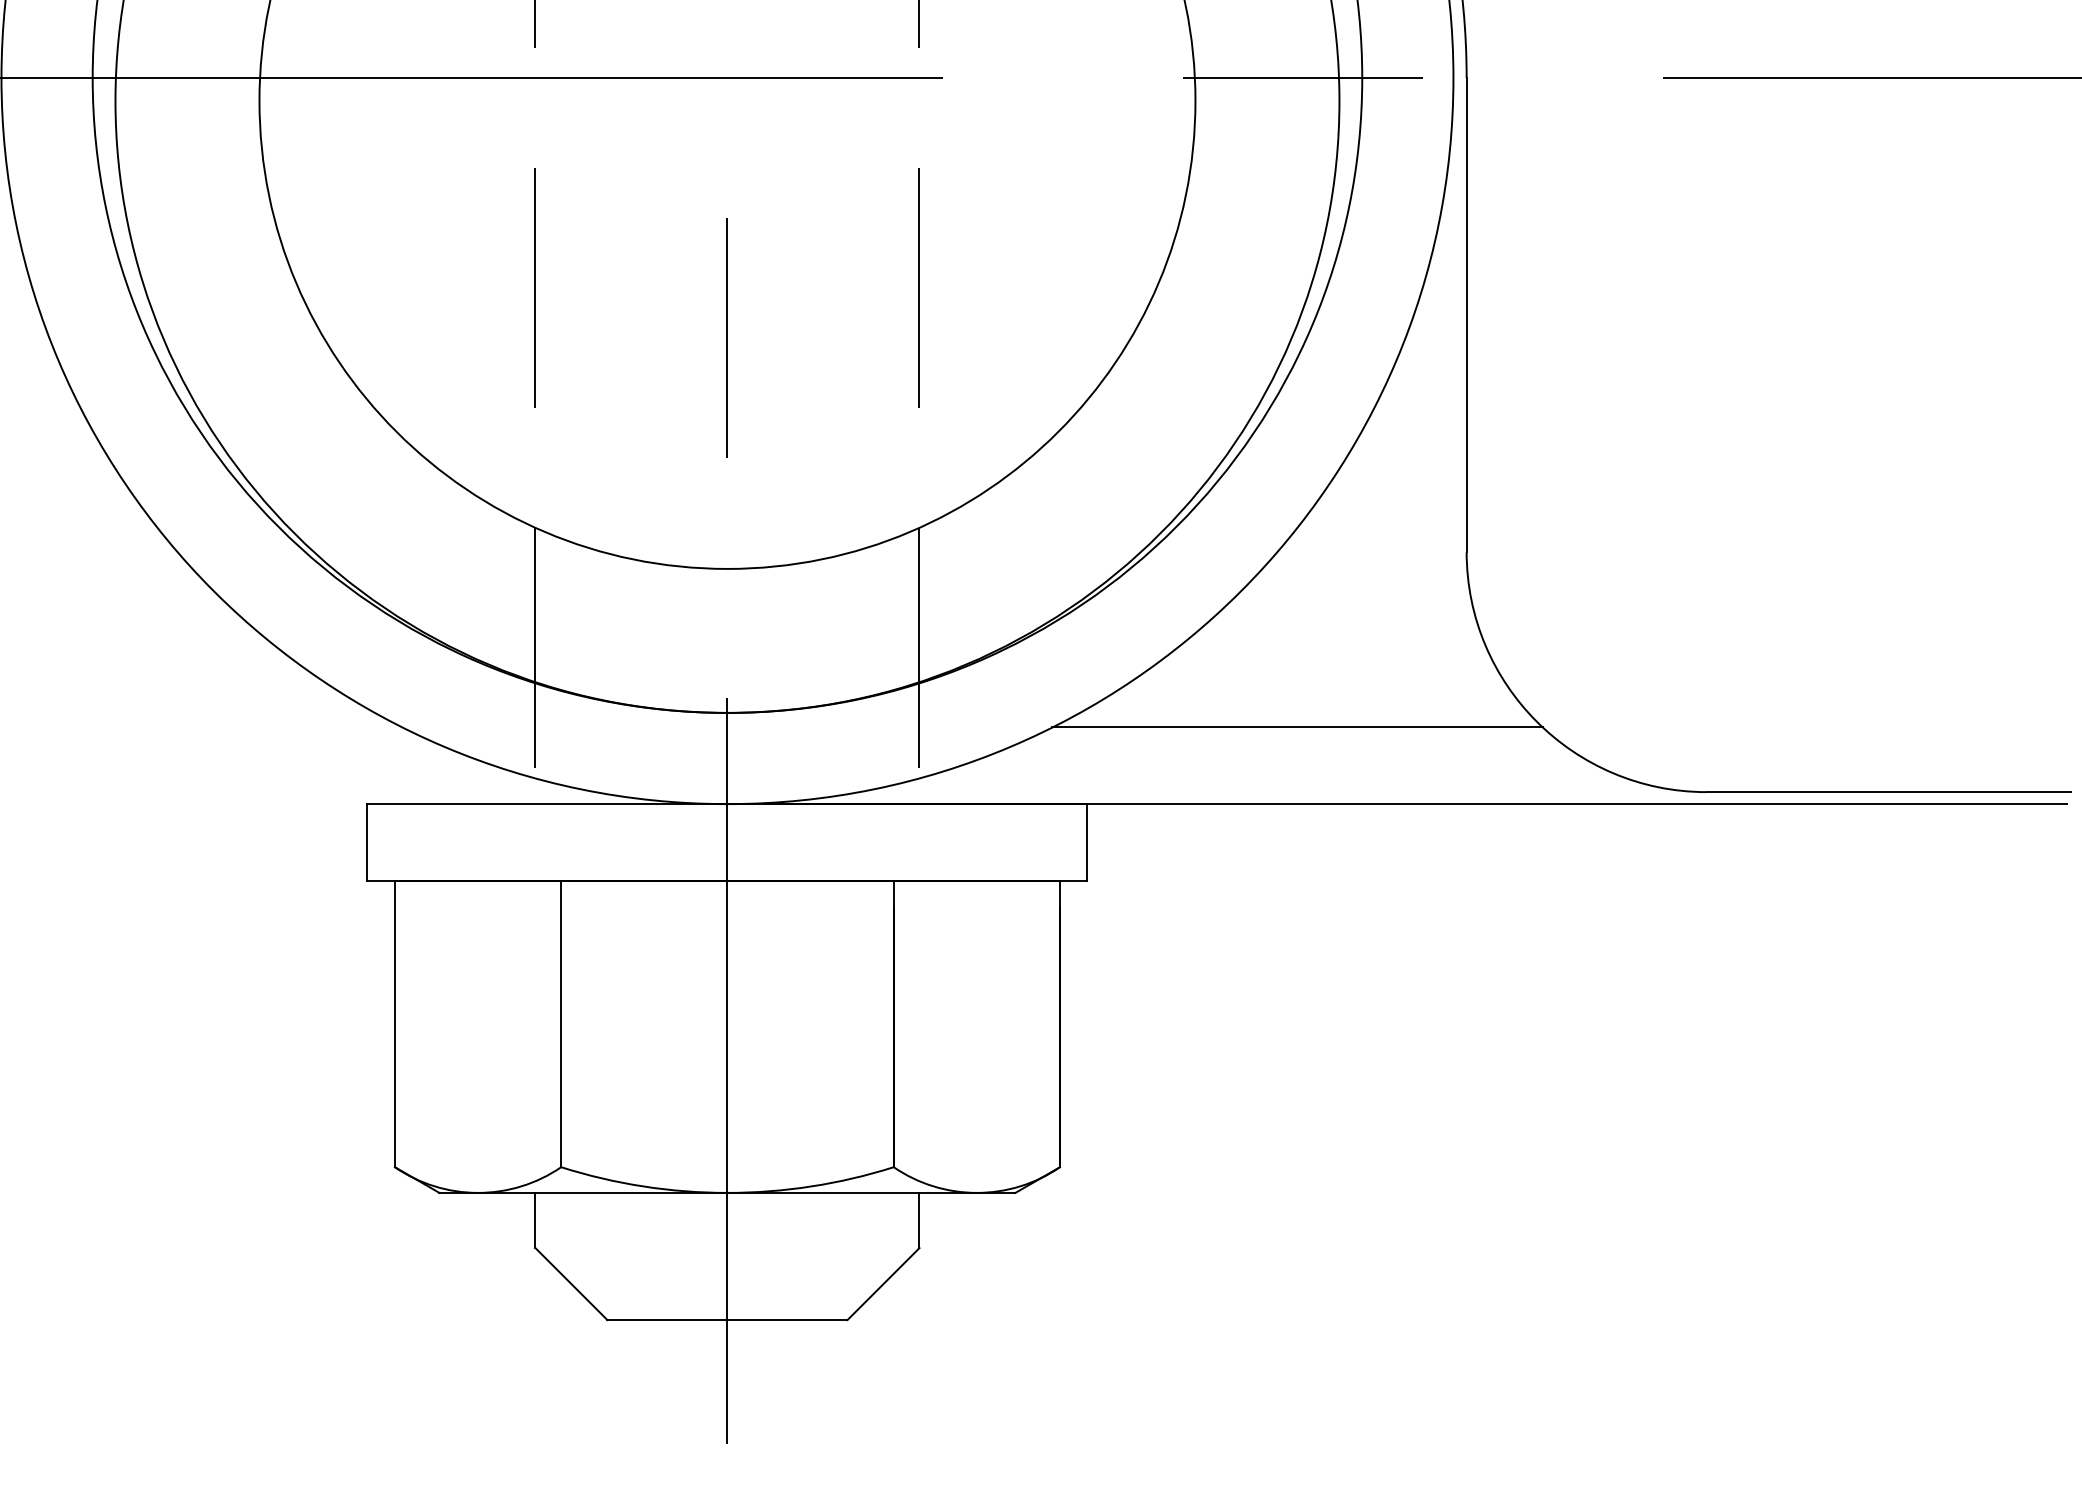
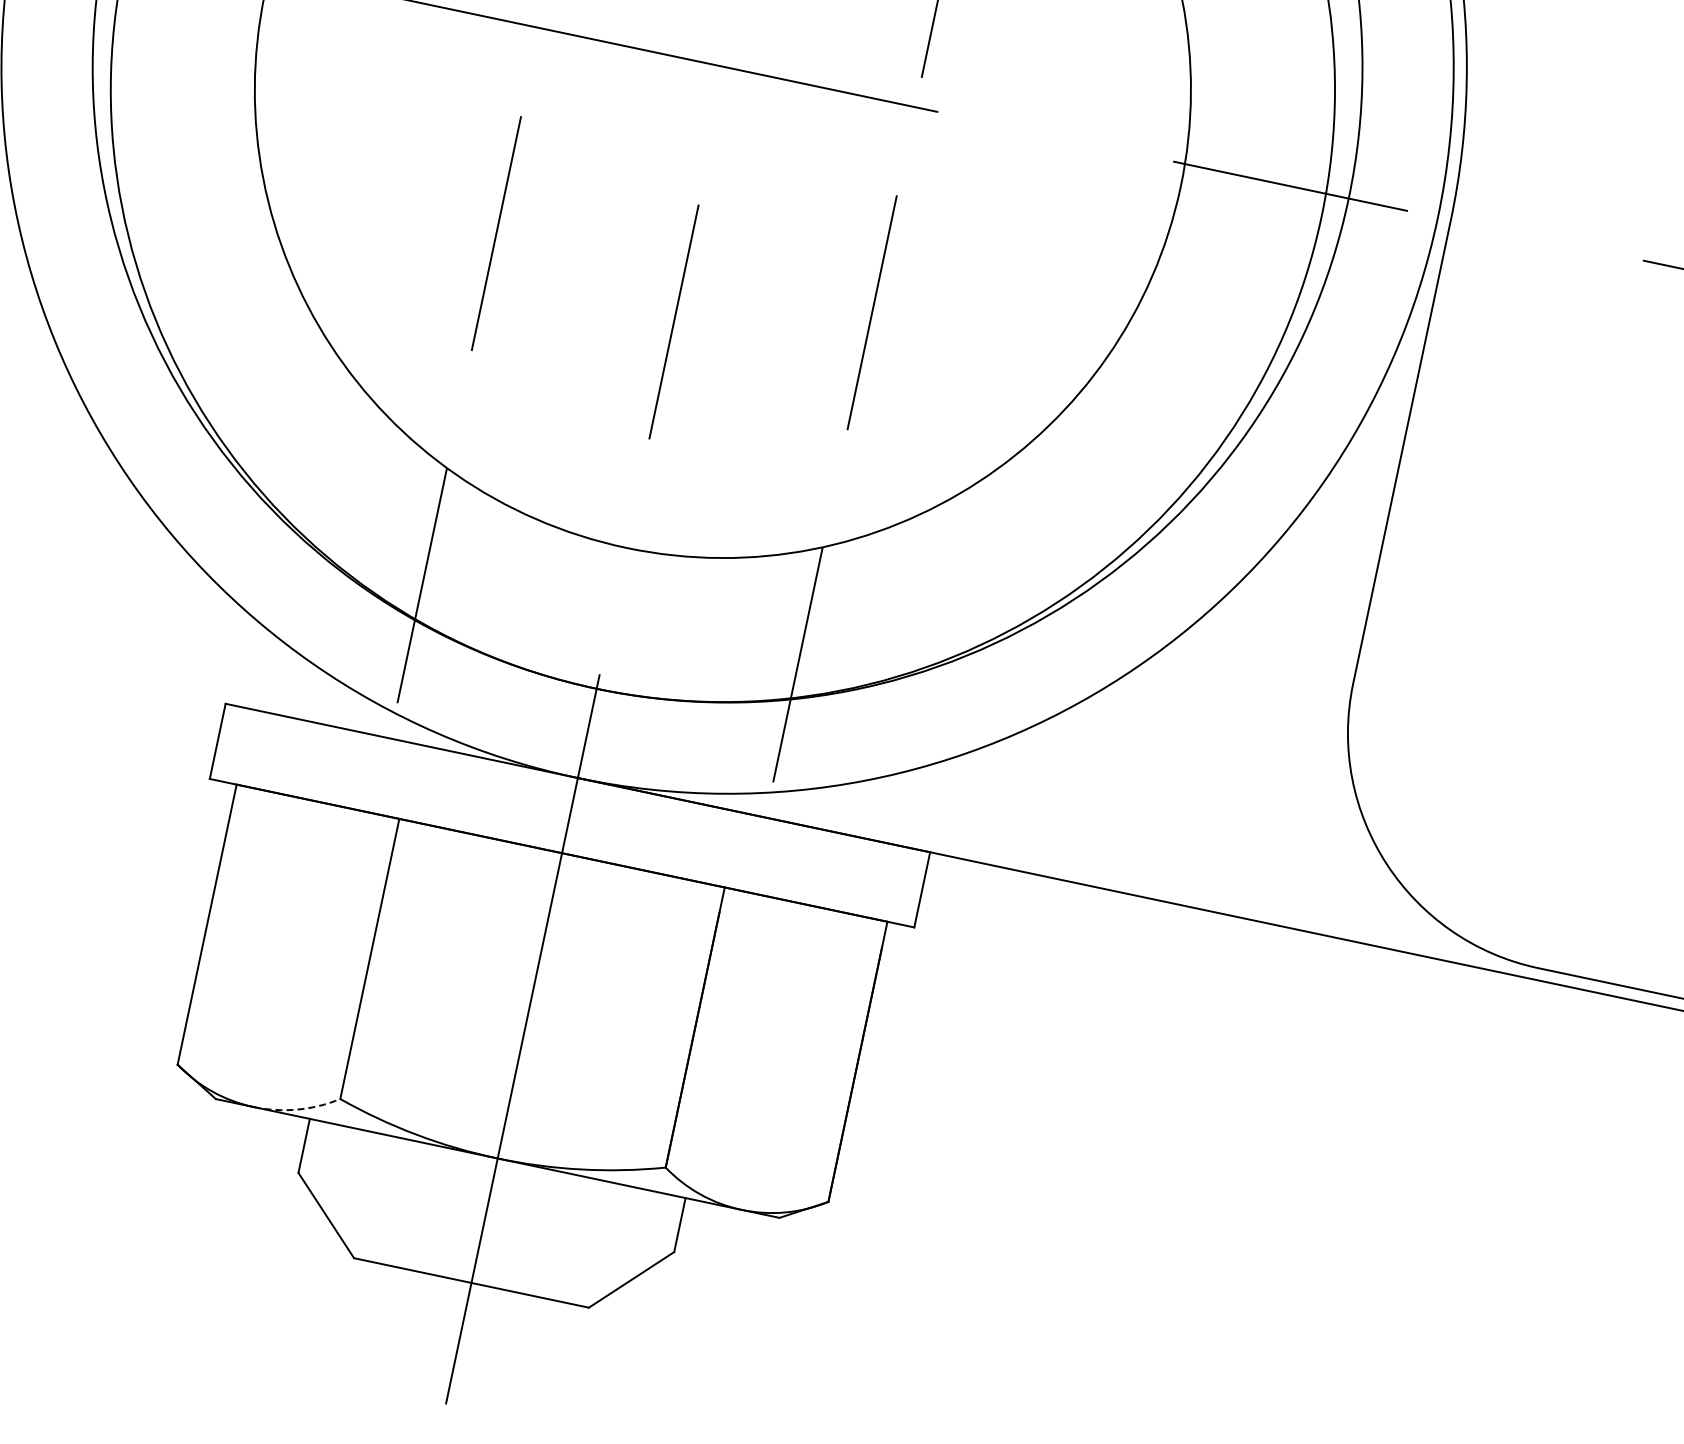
line: (1297, 727) -> (1151, 820), removed
arc: (521, 1186) -> (297, 1109), solid -> dashed

